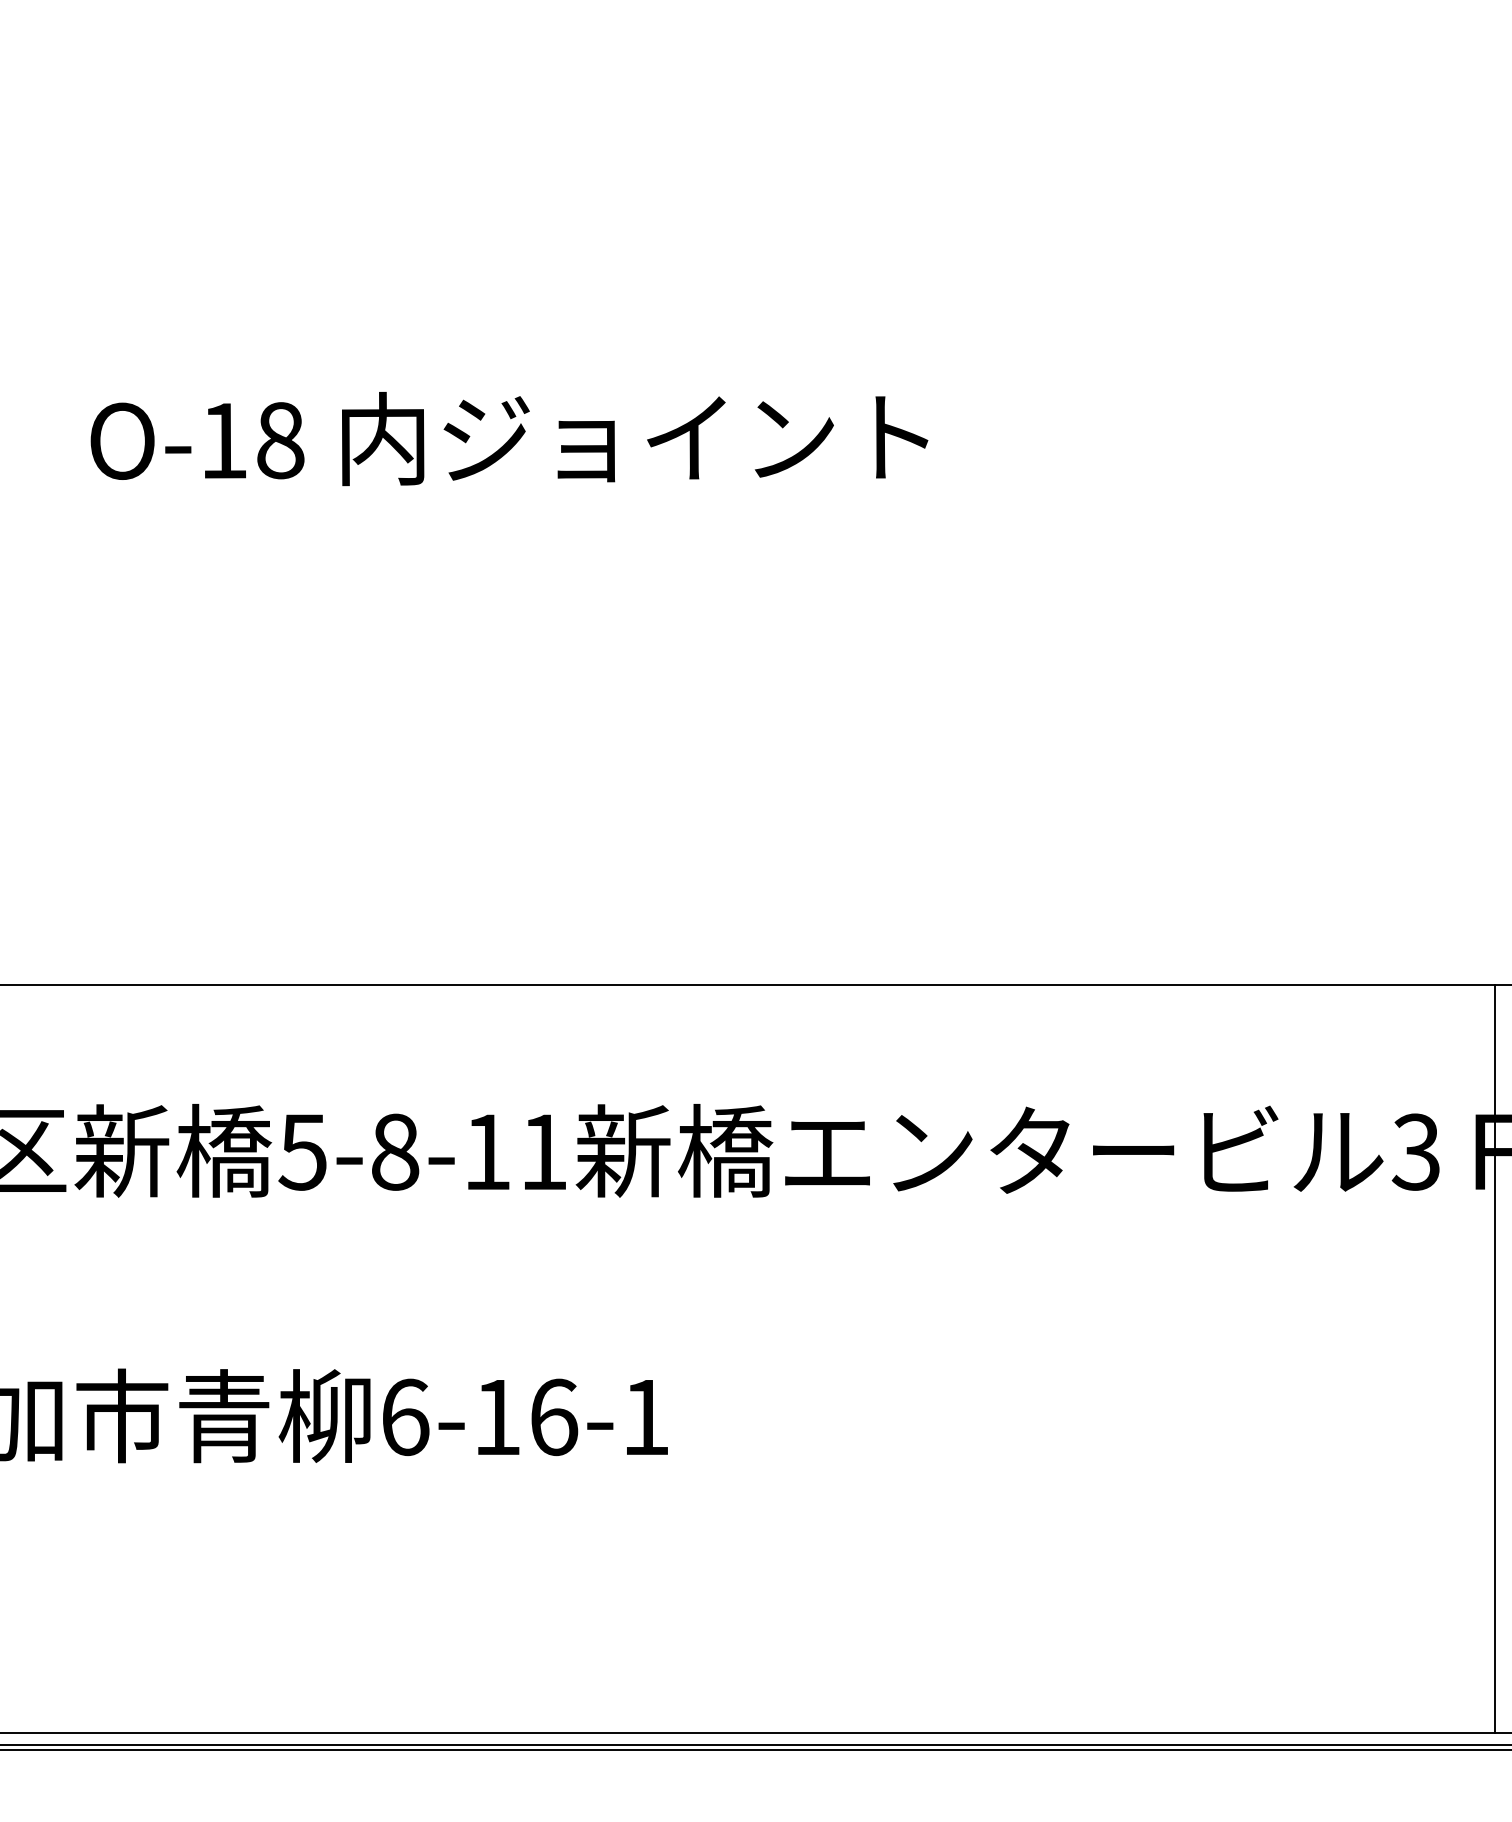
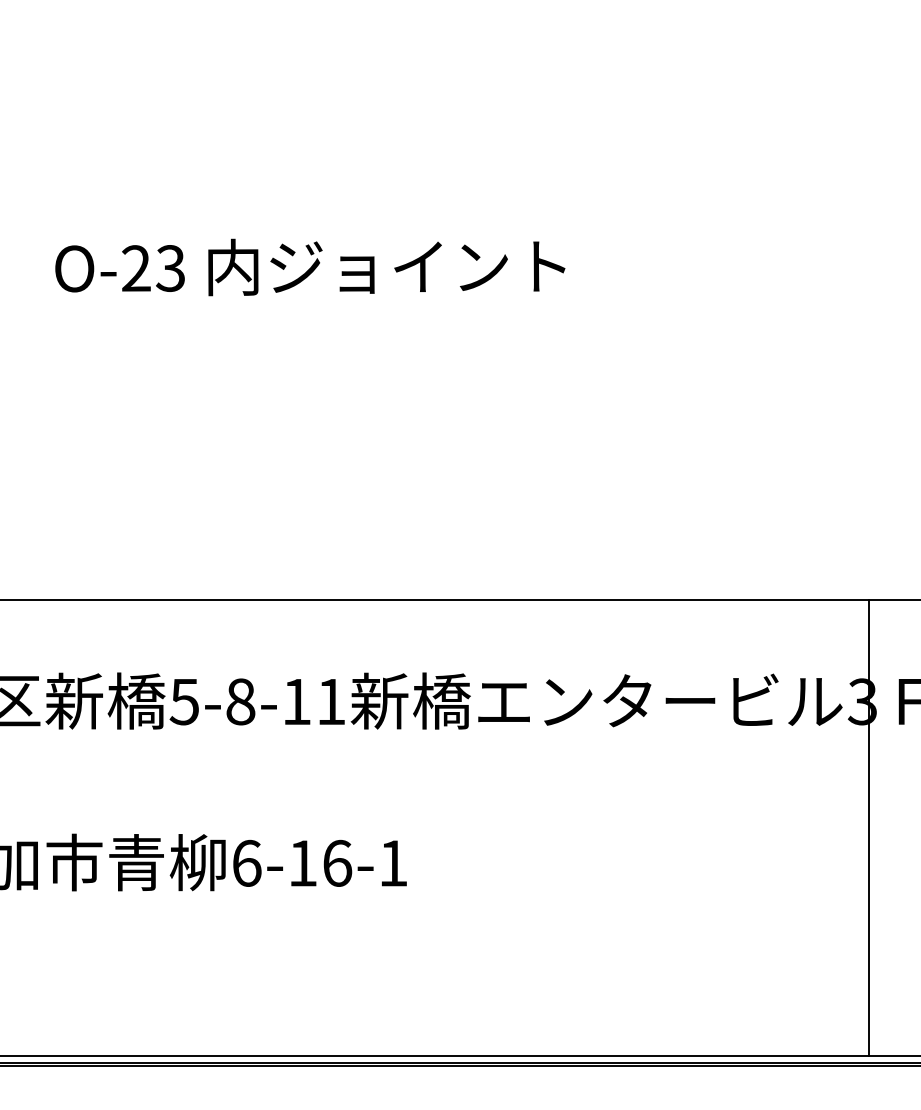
text: (251, 440) -> (153, 268), O-18 -> O-23
line: (1494, 1358) -> (868, 827), moved

